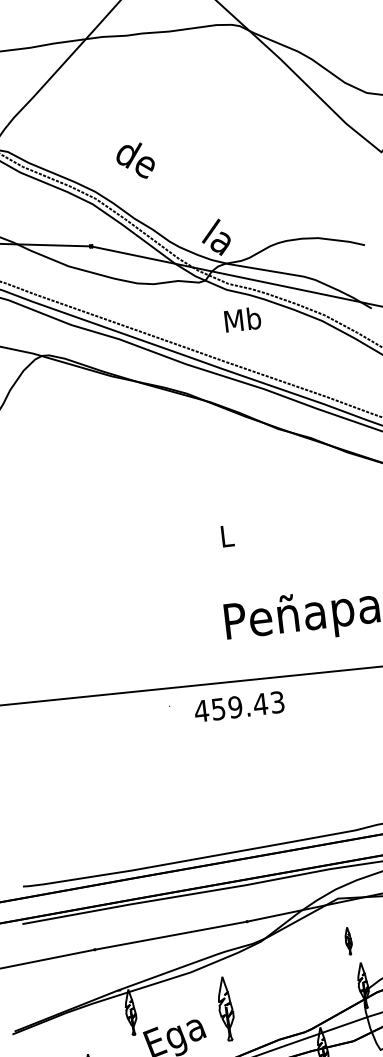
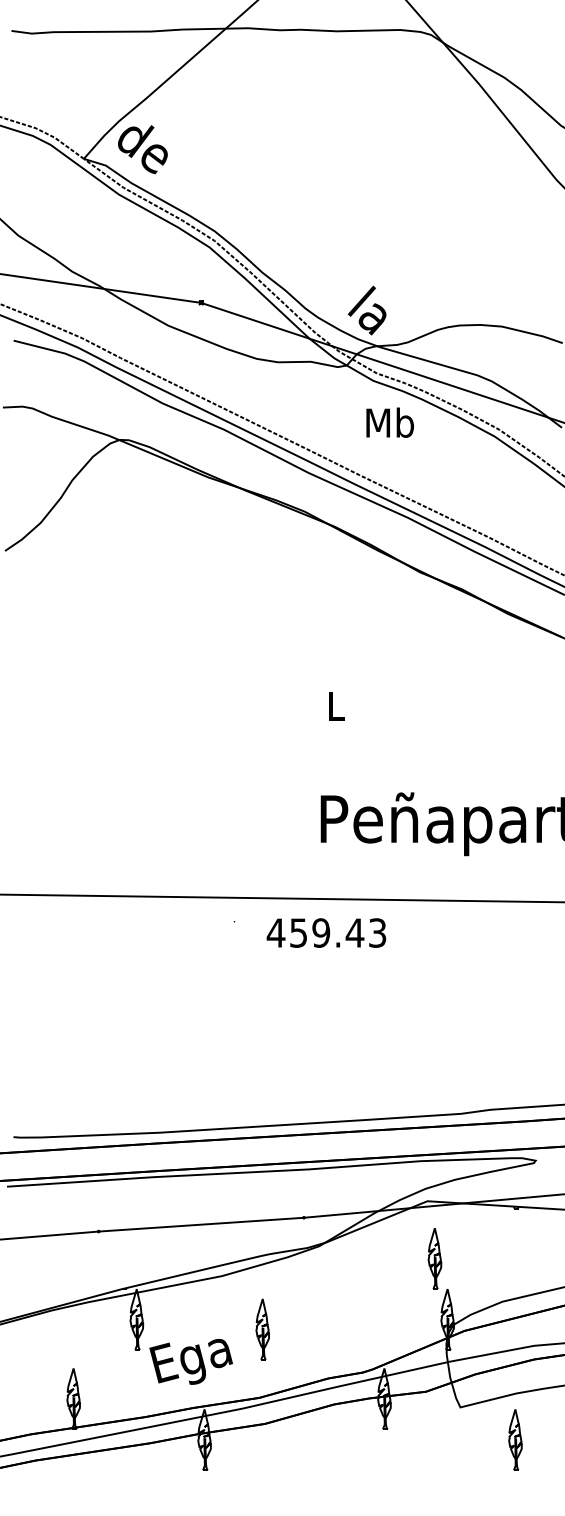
text: (135, 161) -> (142, 149), moved
part: (348, 940) -> (434, 1258), size x1.67
part: (225, 1008) -> (262, 1329), size x0.71

